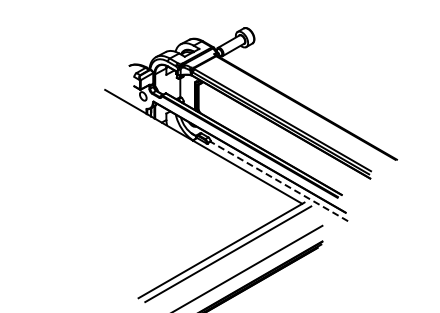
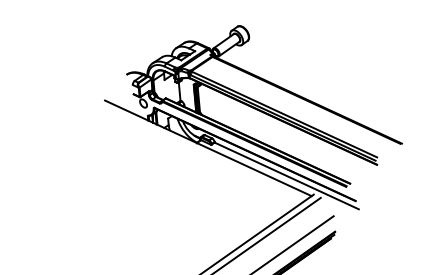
line: (278, 181) -> (285, 176), dashed -> solid

